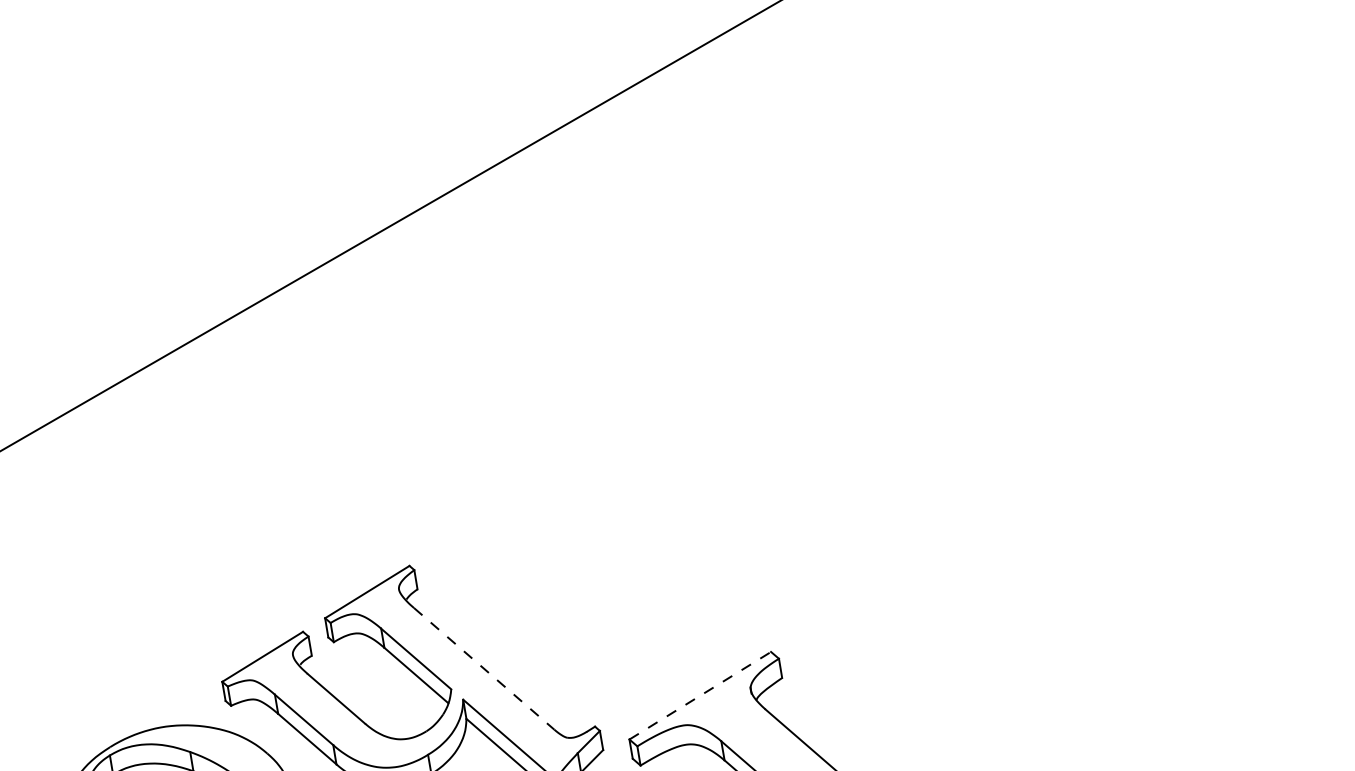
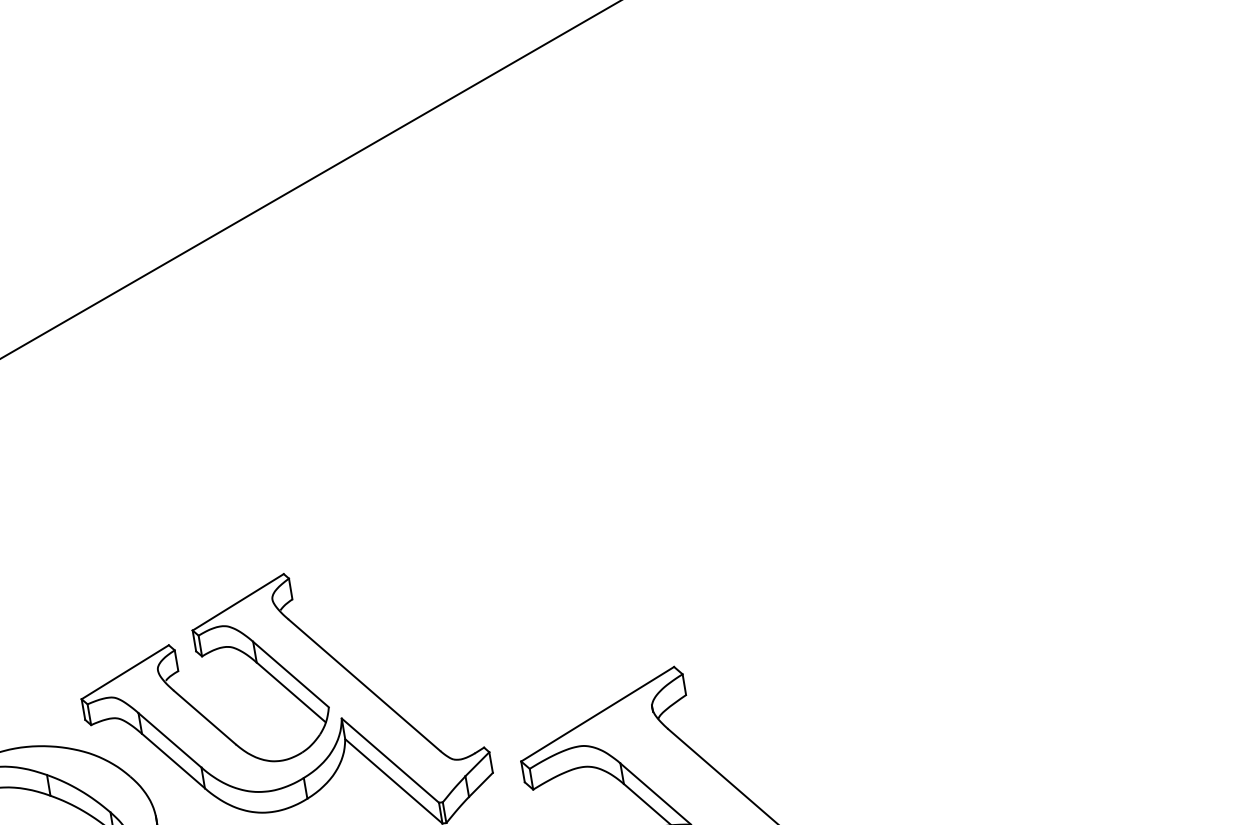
line: (484, 668) -> (364, 684), dashed -> solid
line: (700, 695) -> (597, 713), dashed -> solid

